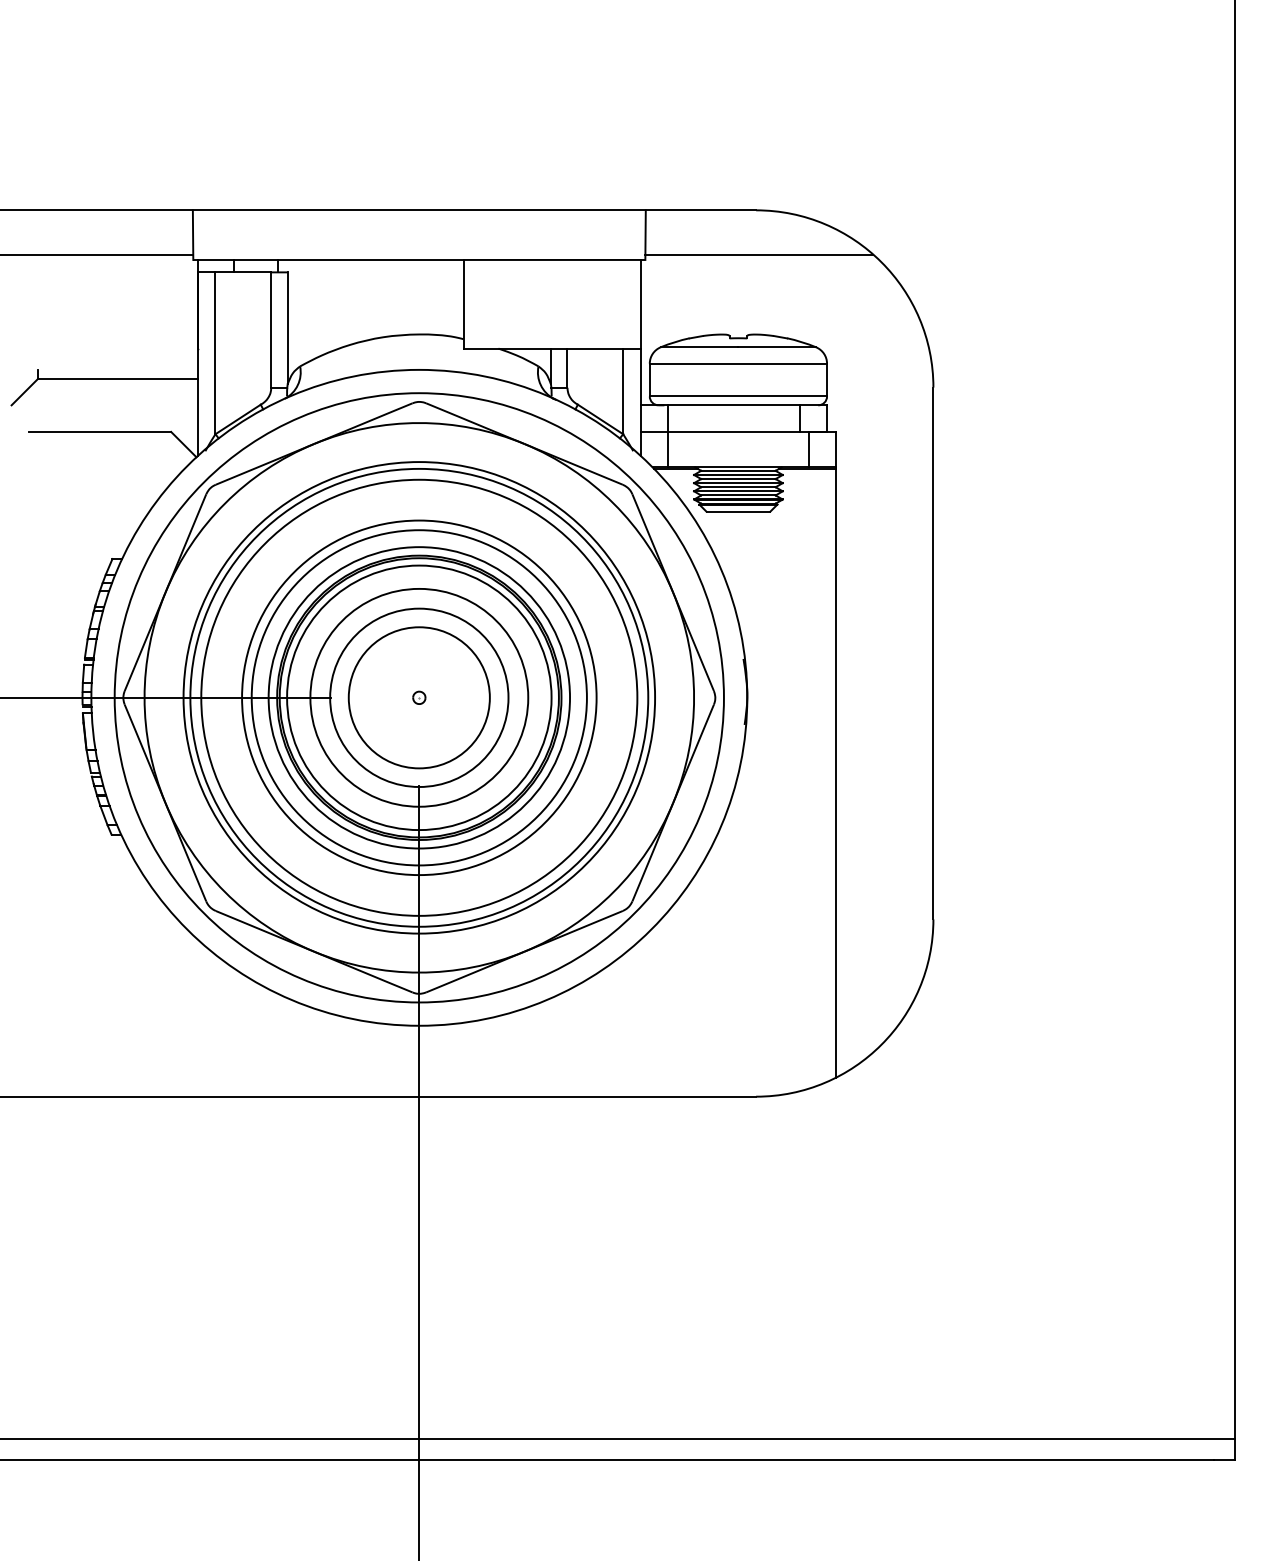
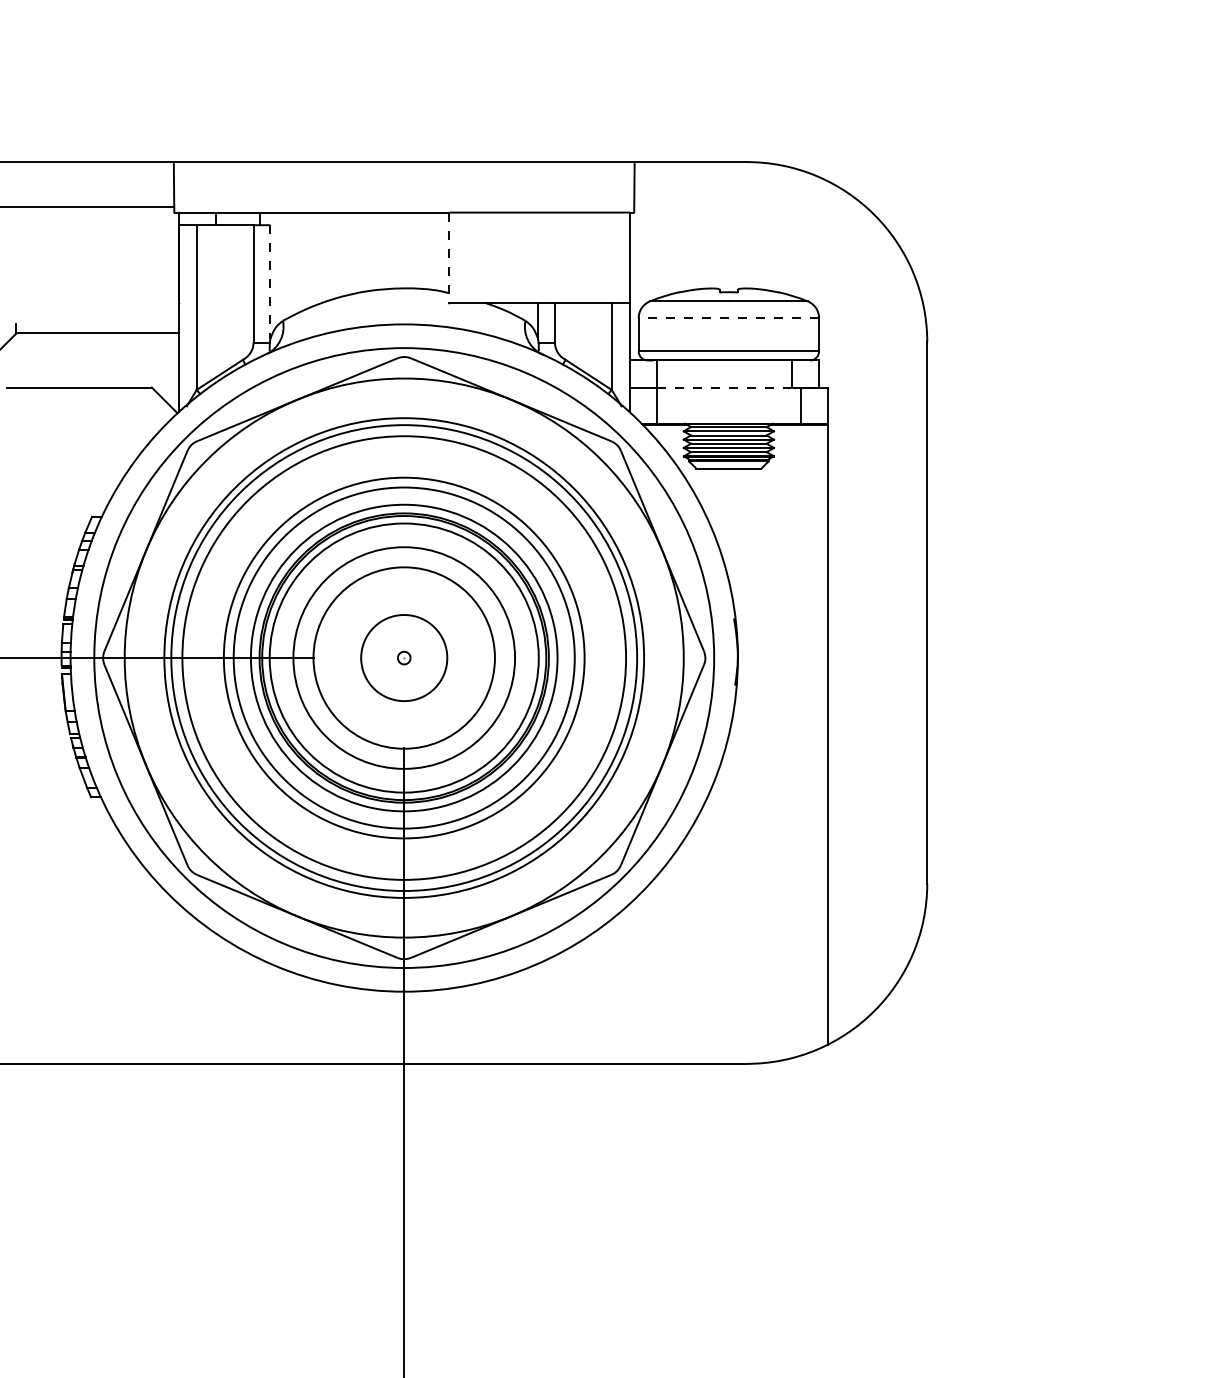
line: (759, 254) -> (750, 207), removed
line: (463, 304) -> (449, 257), solid -> dashed
line: (287, 328) -> (270, 282), solid -> dashed
line: (738, 363) -> (728, 317), solid -> dashed
line: (734, 431) -> (724, 387), solid -> dashed
circle: (418, 697) -> (403, 657), size x0.6

